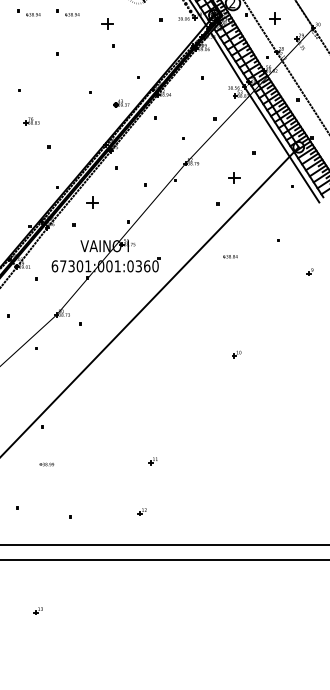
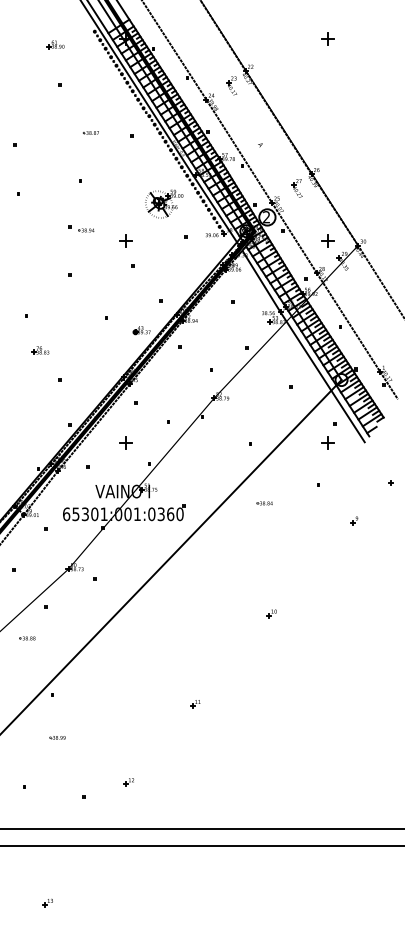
part: (29, 12) -> (37, 228), removed
part: (274, 18) -> (327, 240), moved
part: (233, 177) -> (327, 442), moved
part: (92, 202) -> (125, 442), moved
text: (62, 266) -> (75, 514), 67301:001:0360 -> 65301:001:0360
part: (20, 376) -> (27, 638), added
part: (153, 461) -> (195, 704), moved
part: (141, 512) -> (128, 782), moved

